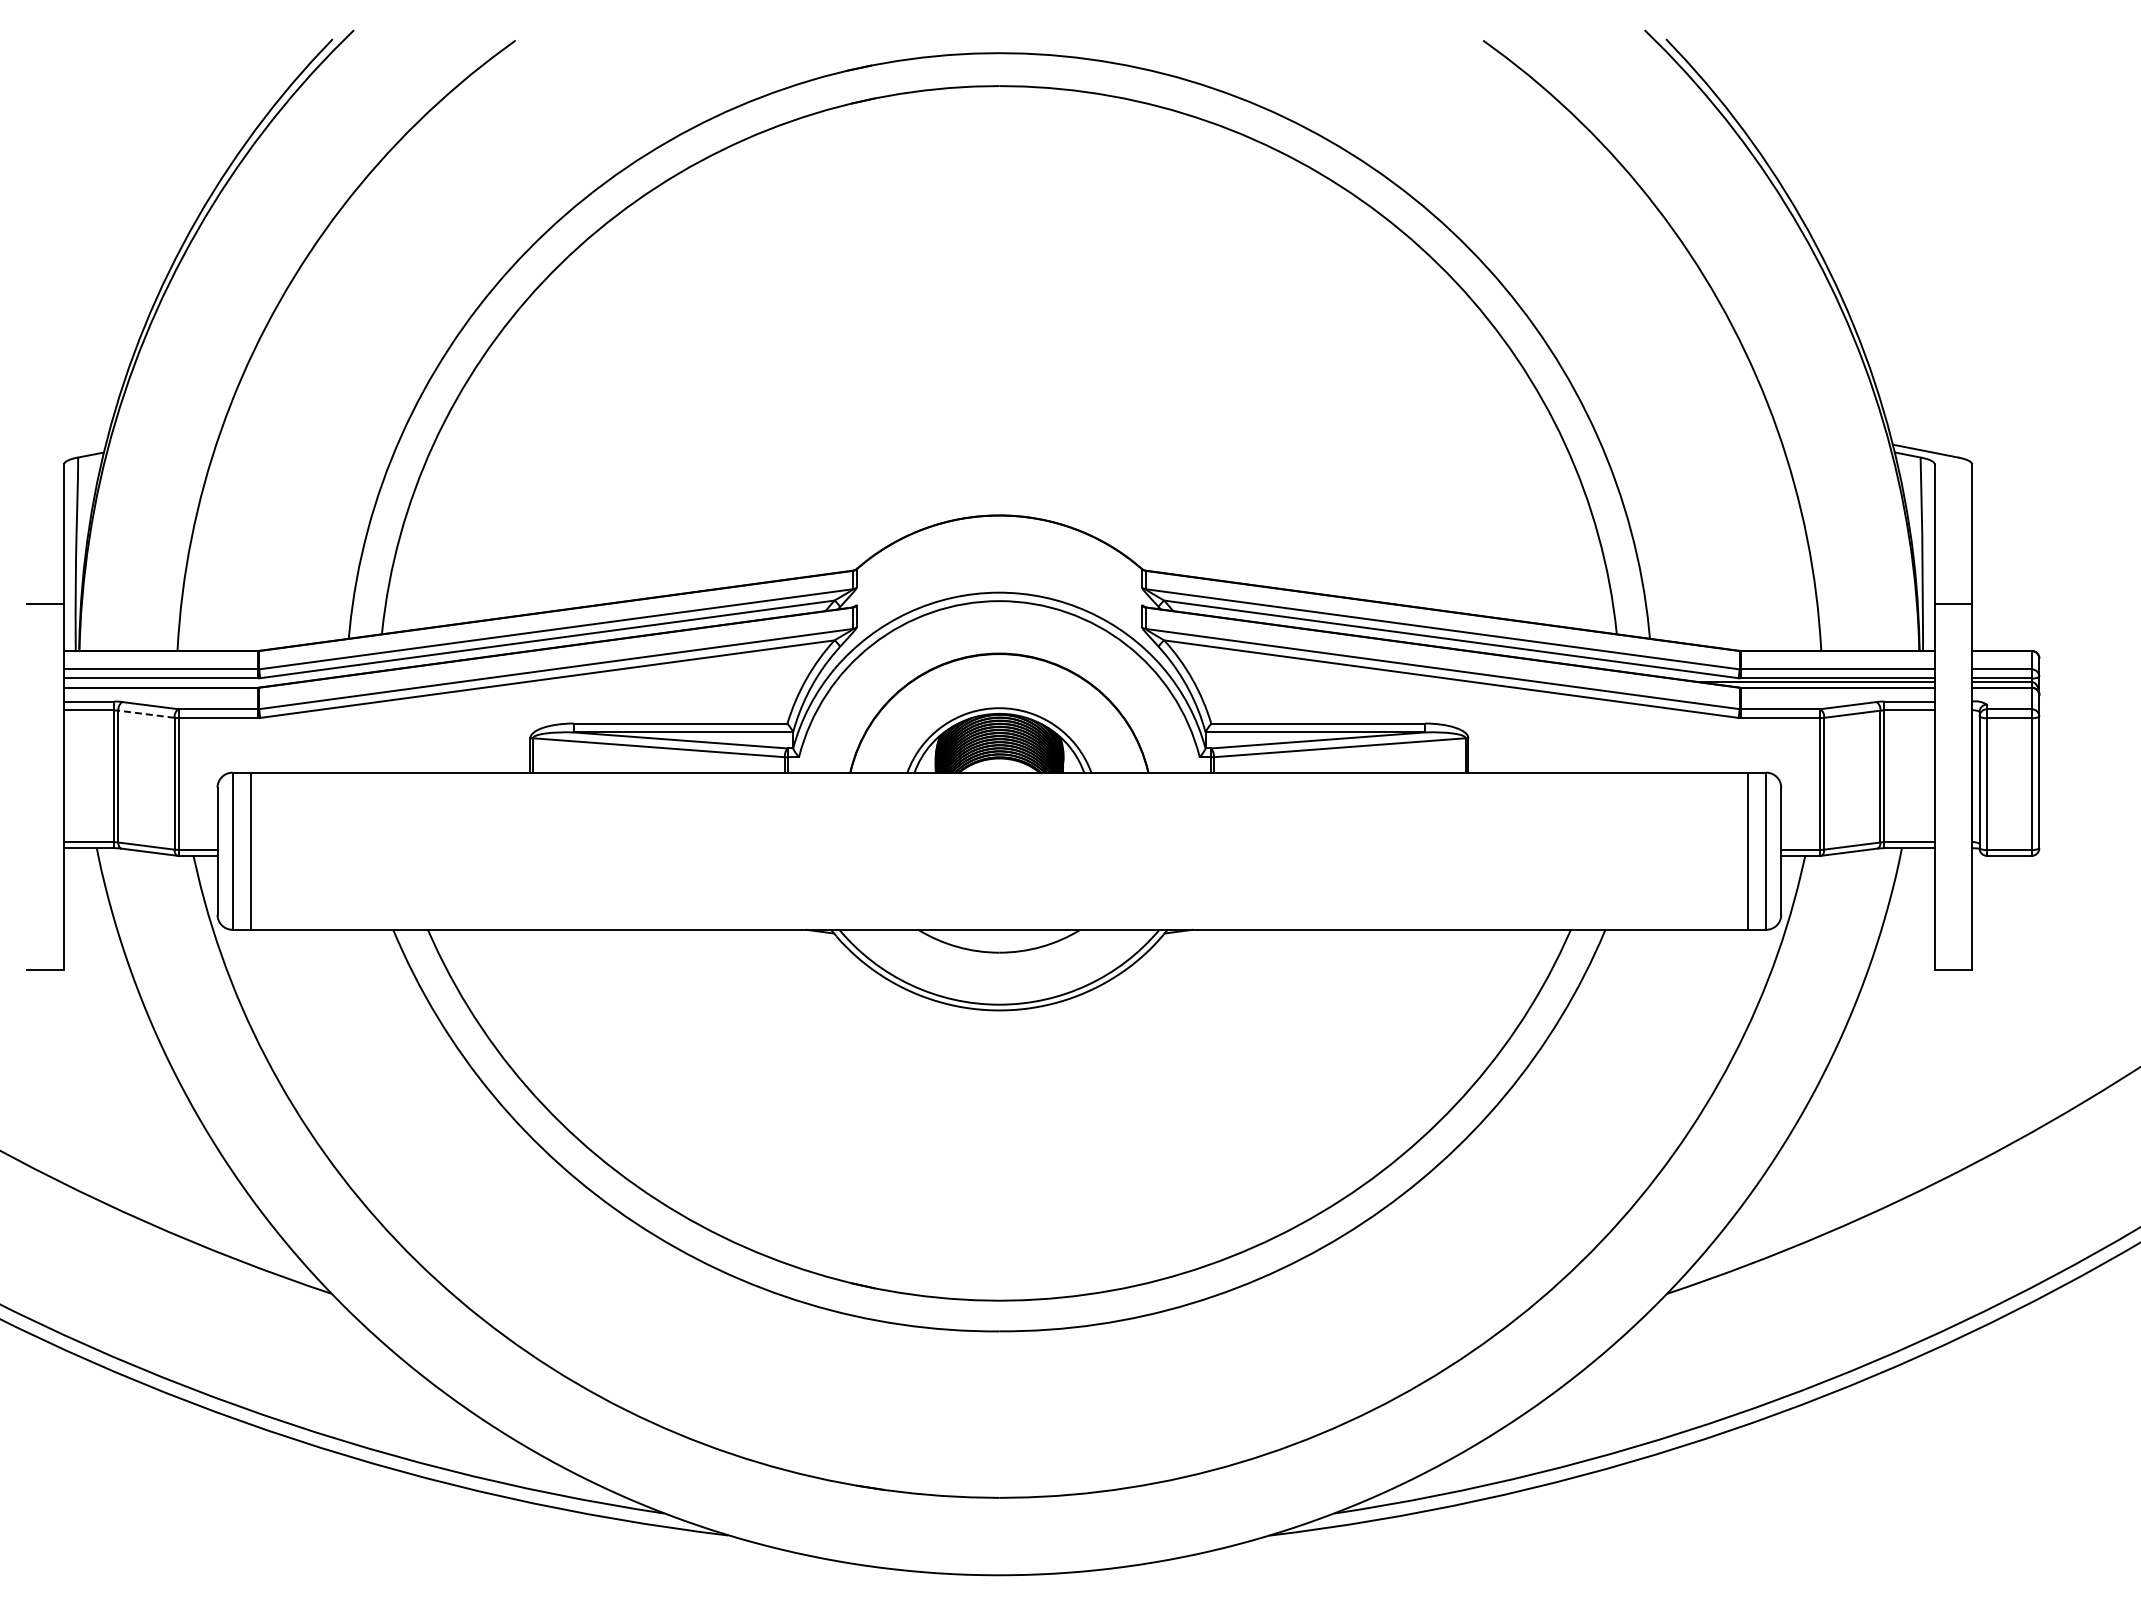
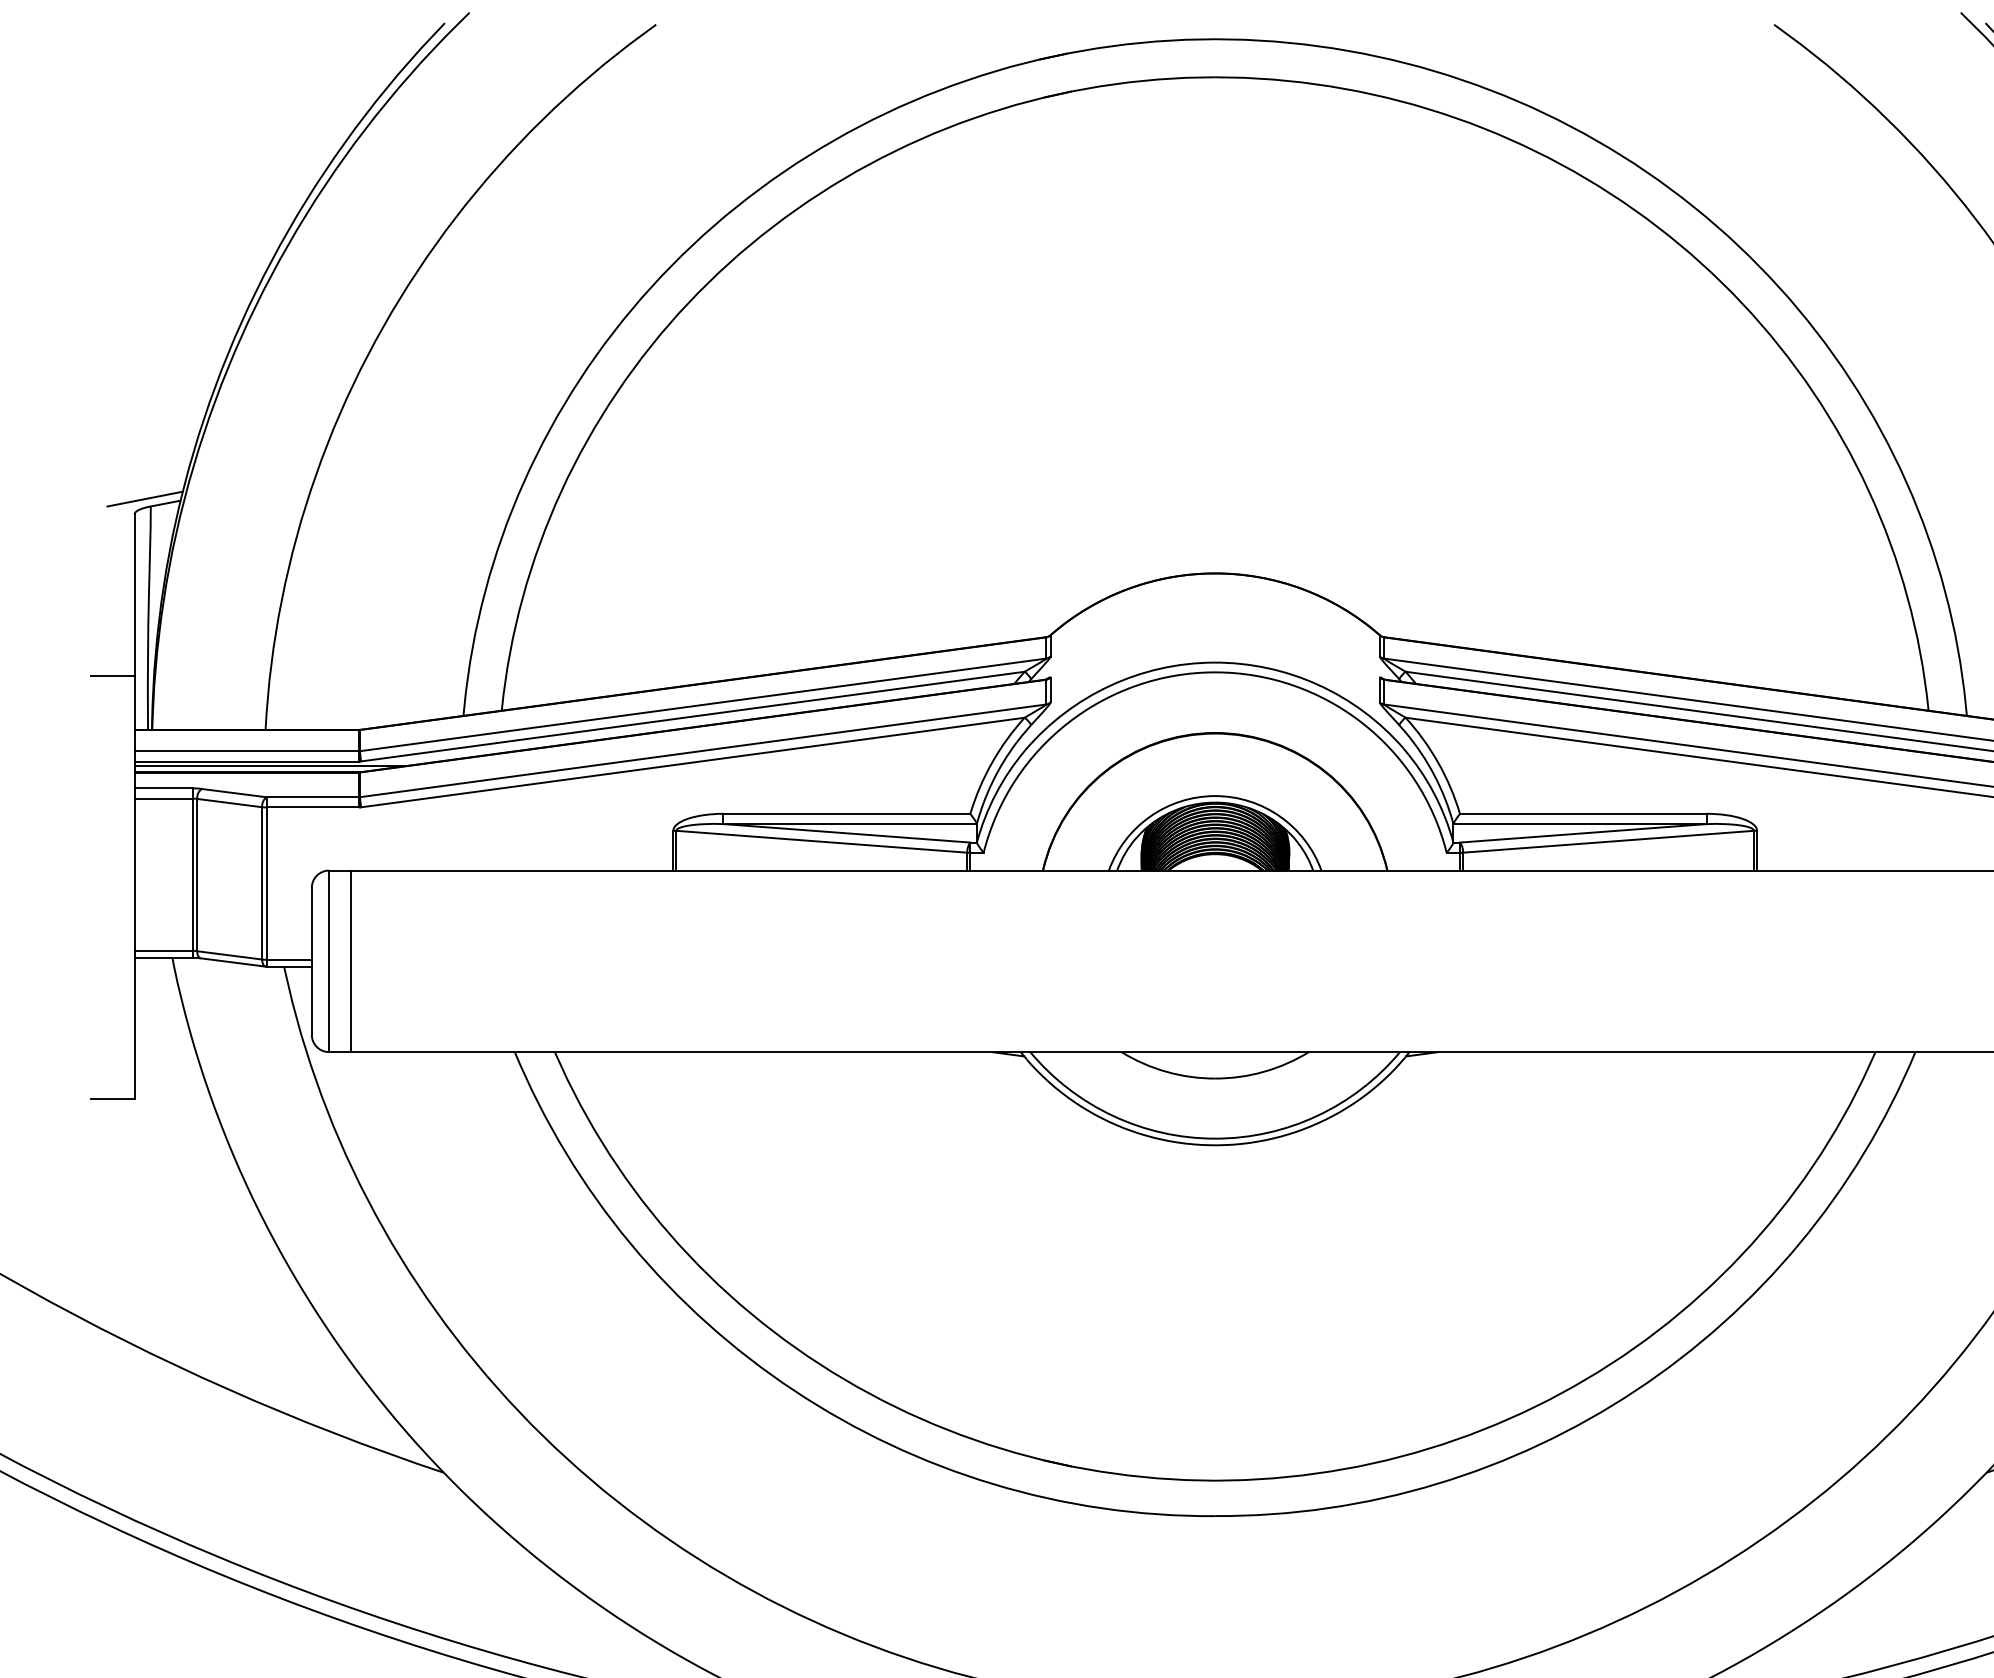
line: (72, 450) -> (144, 498), added
line: (182, 682) -> (271, 766), added
line: (145, 714) -> (228, 803), dashed -> solid

